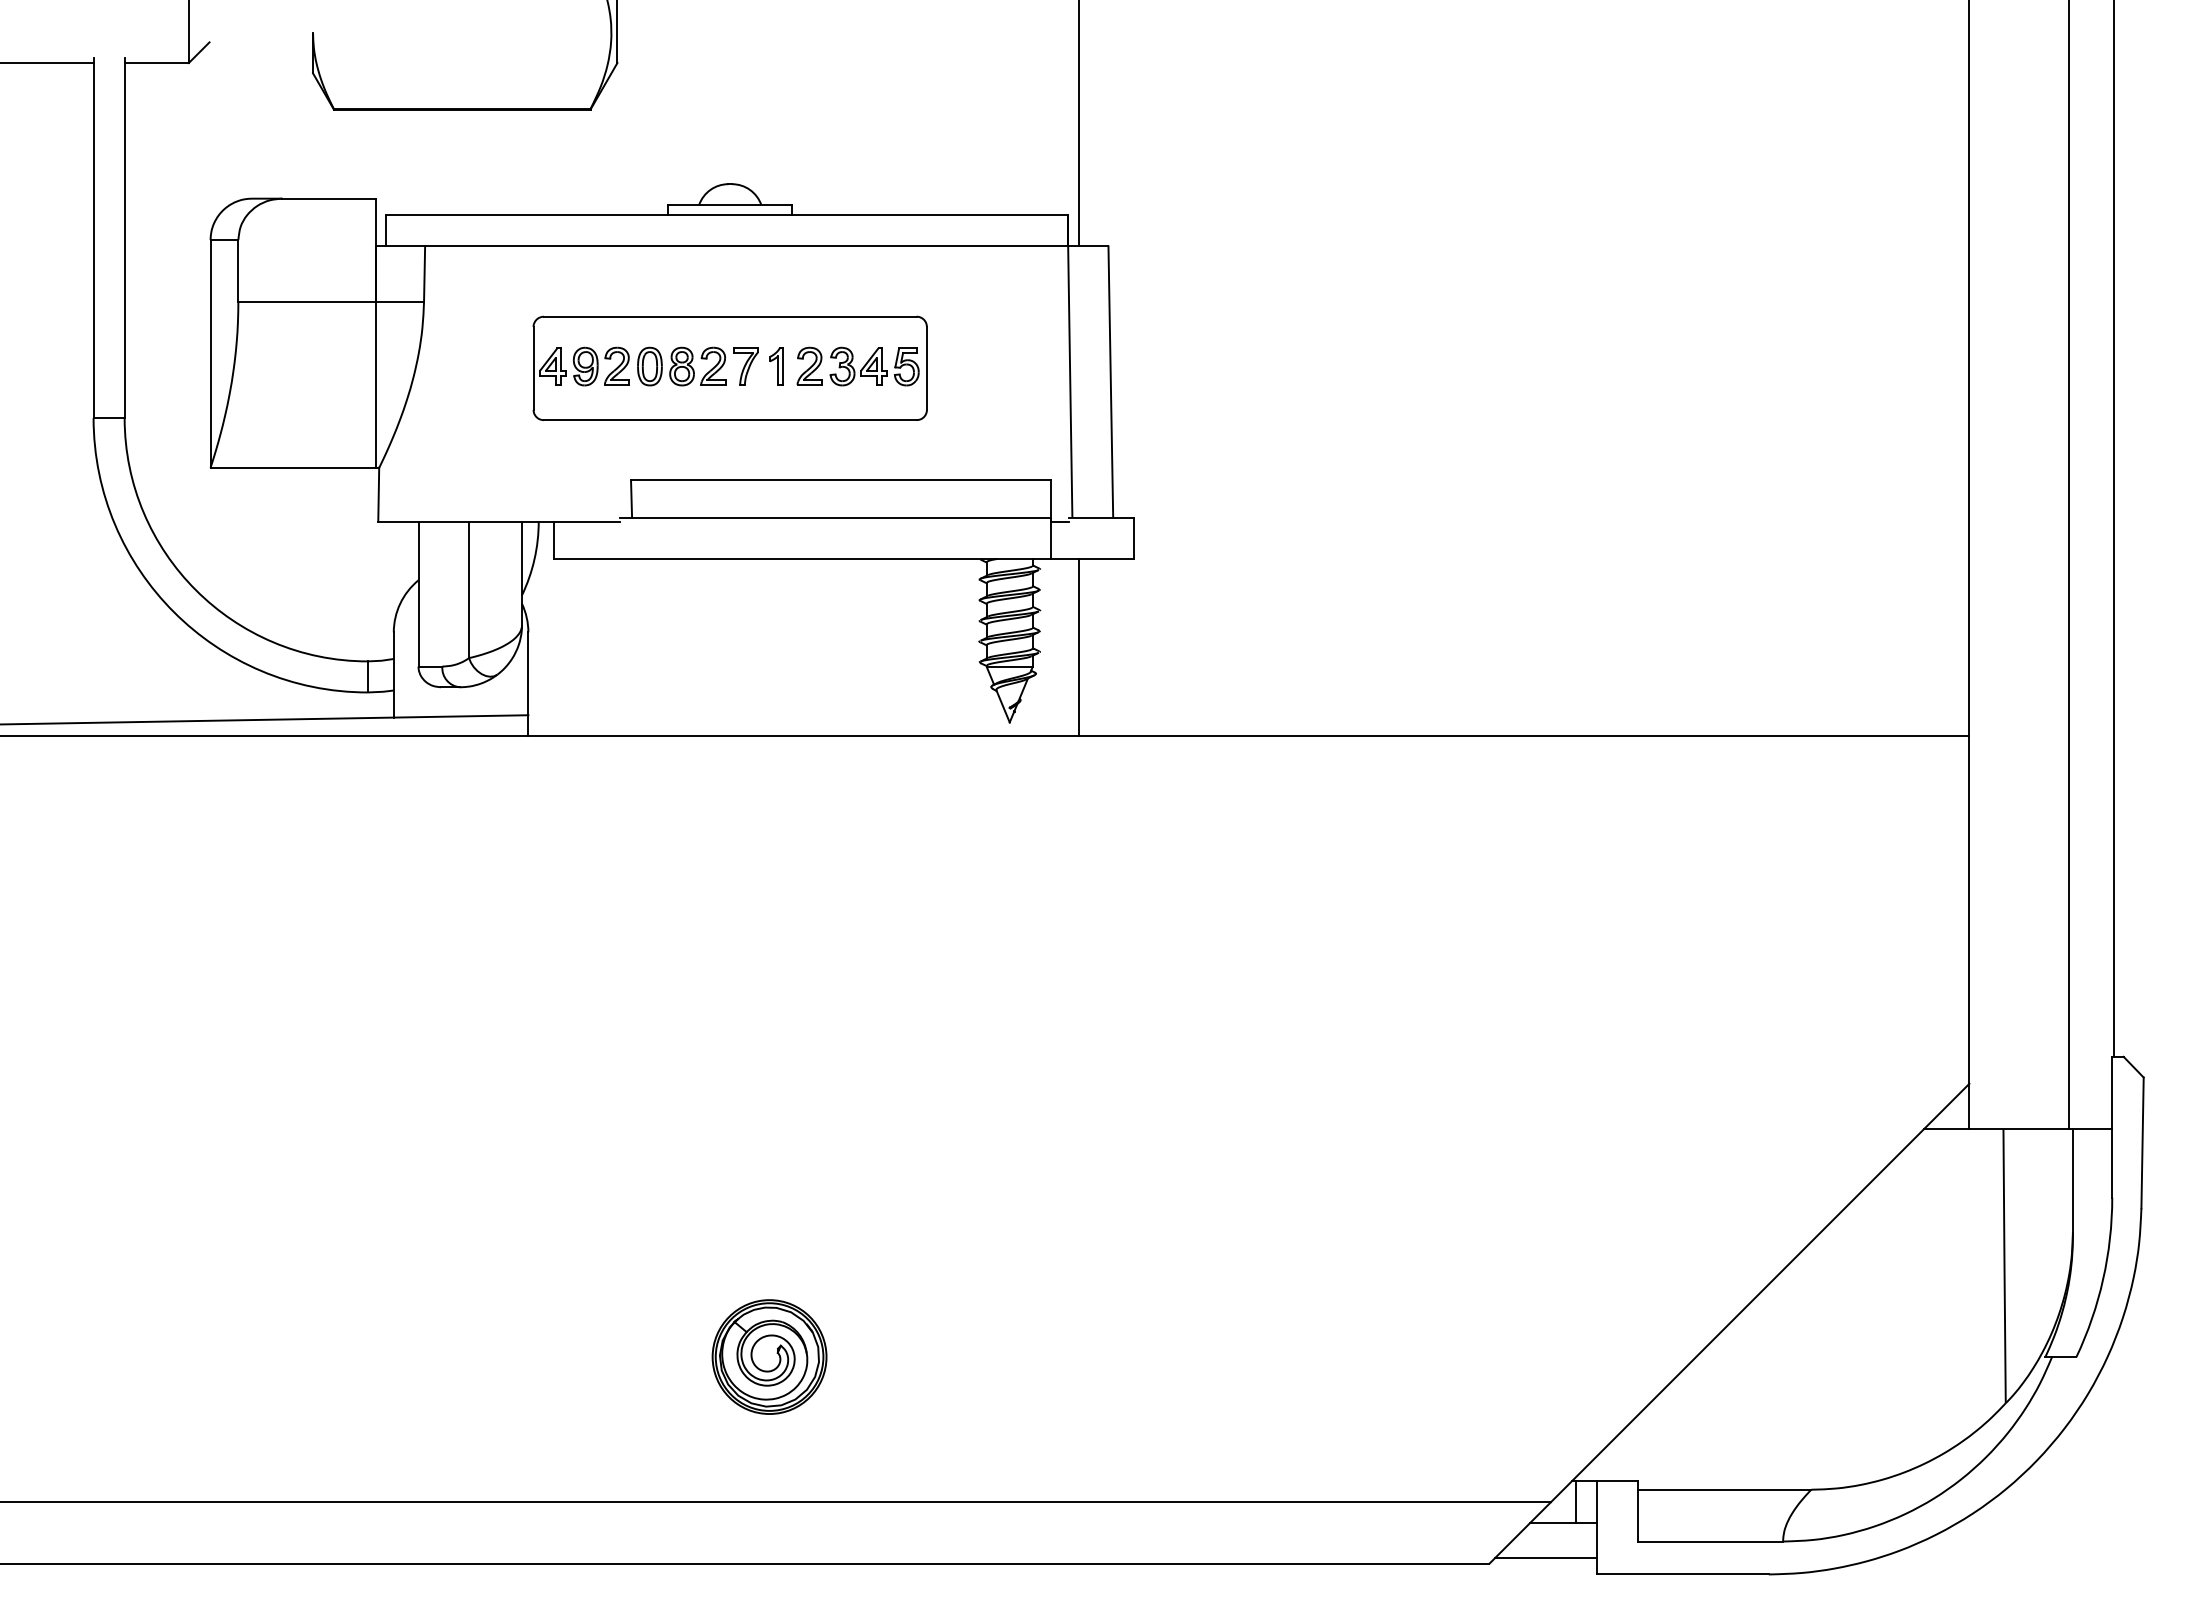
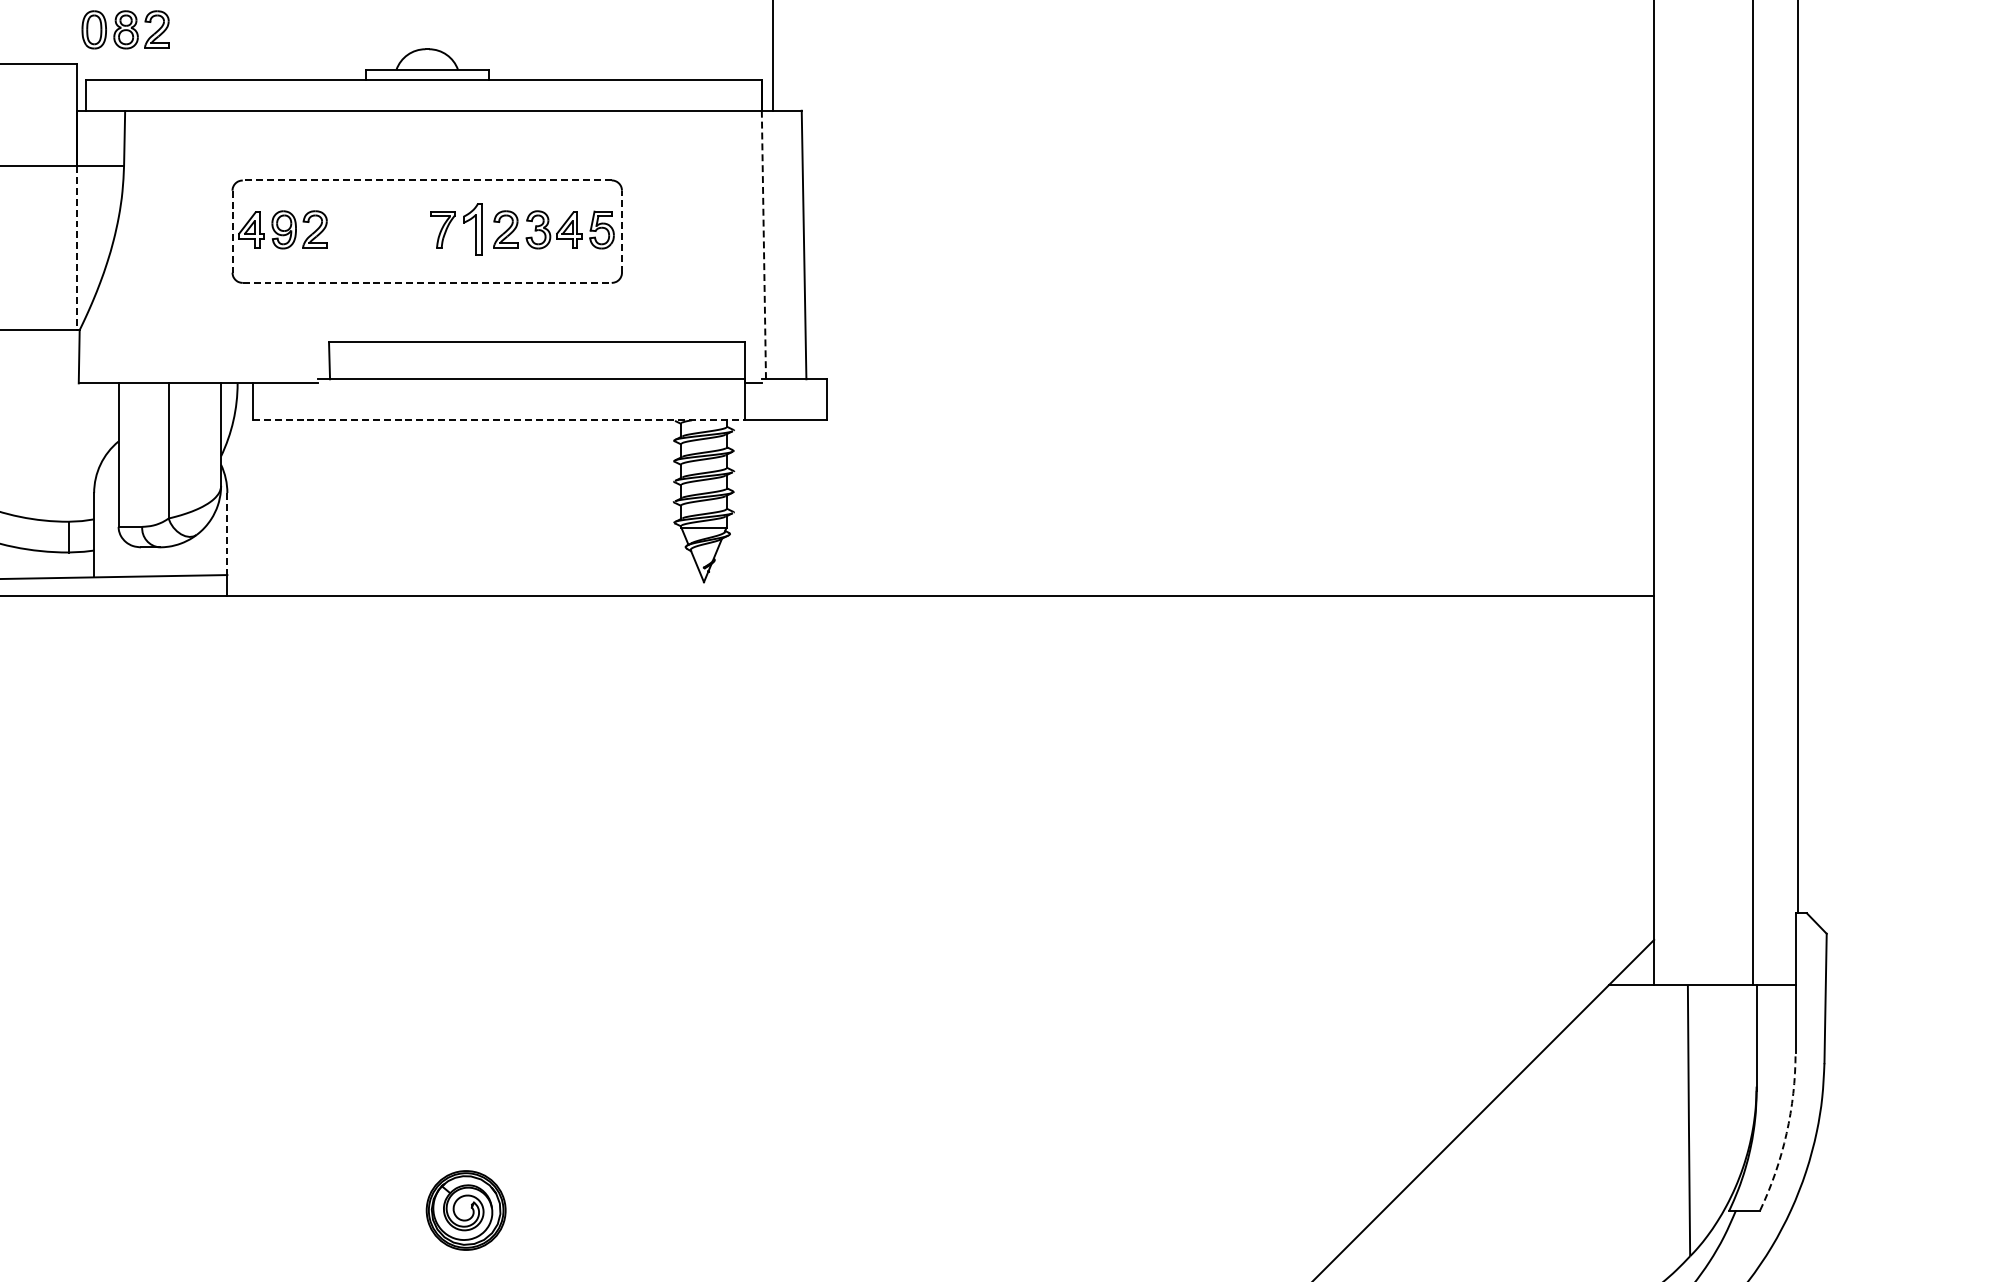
line: (729, 316) -> (426, 180), solid -> dashed
part: (681, 366) -> (125, 29), moved
part: (776, 366) -> (473, 229), size x1.4
line: (926, 367) -> (621, 230), solid -> dashed
line: (533, 368) -> (232, 231), solid -> dashed
line: (1070, 382) -> (764, 245), solid -> dashed
line: (376, 385) -> (77, 248), solid -> dashed
line: (730, 420) -> (427, 283), solid -> dashed
line: (803, 558) -> (499, 419), solid -> dashed
line: (1079, 646) -> (773, 506), removed
line: (528, 674) -> (227, 534), solid -> dashed
arc: (2103, 1279) -> (1786, 1133), solid -> dashed
part: (769, 1356) -> (466, 1209), size x0.7

